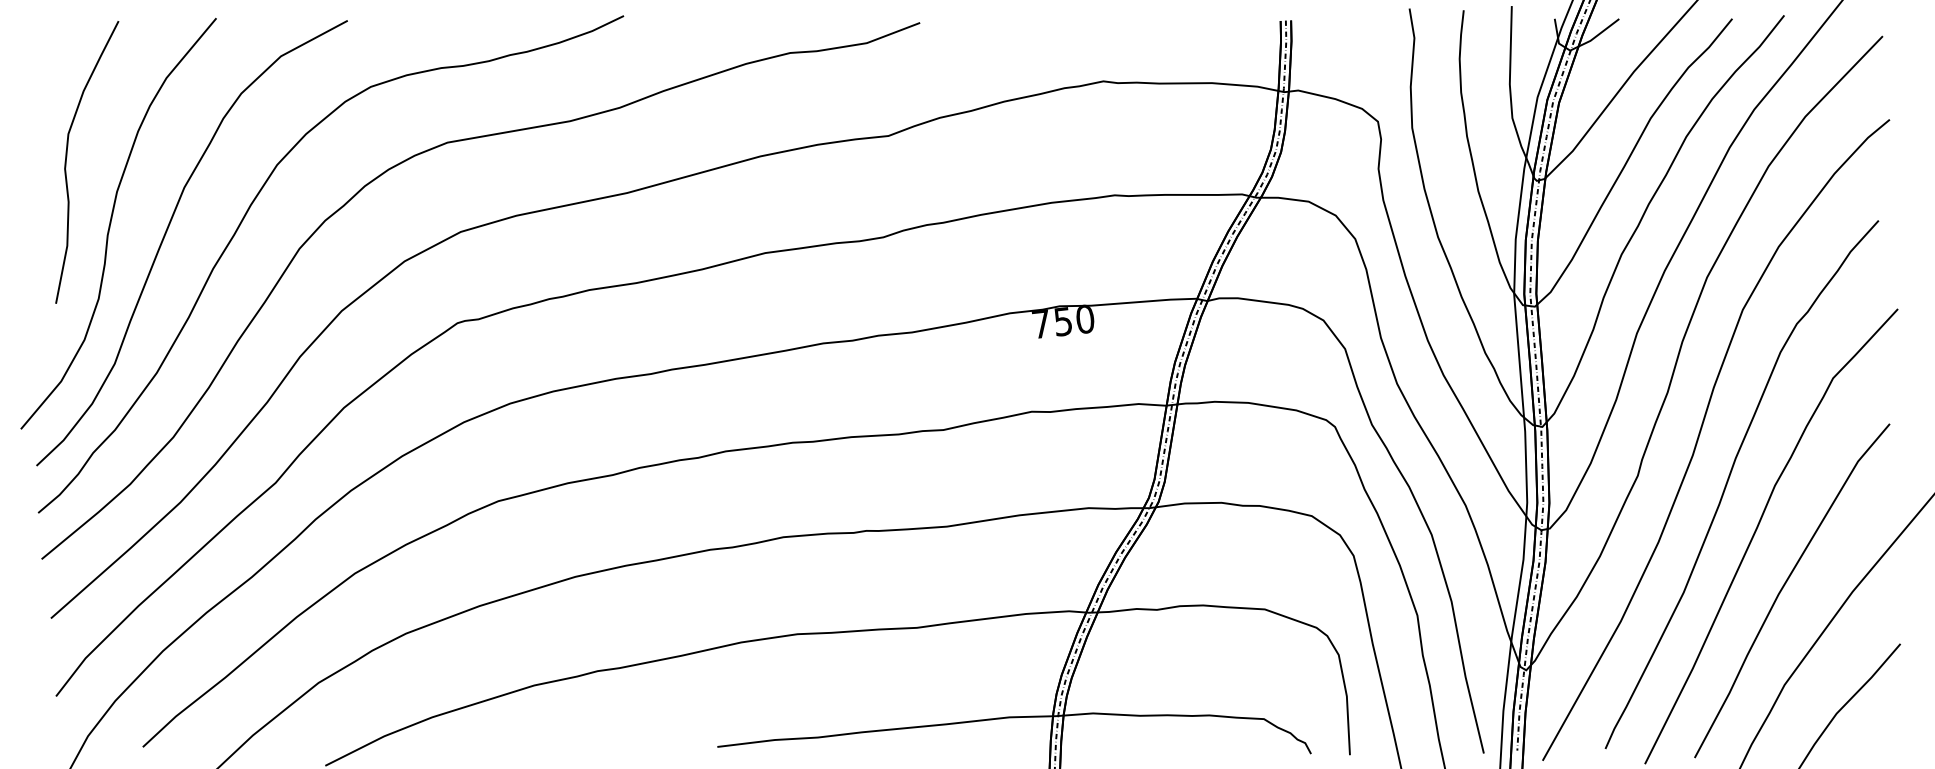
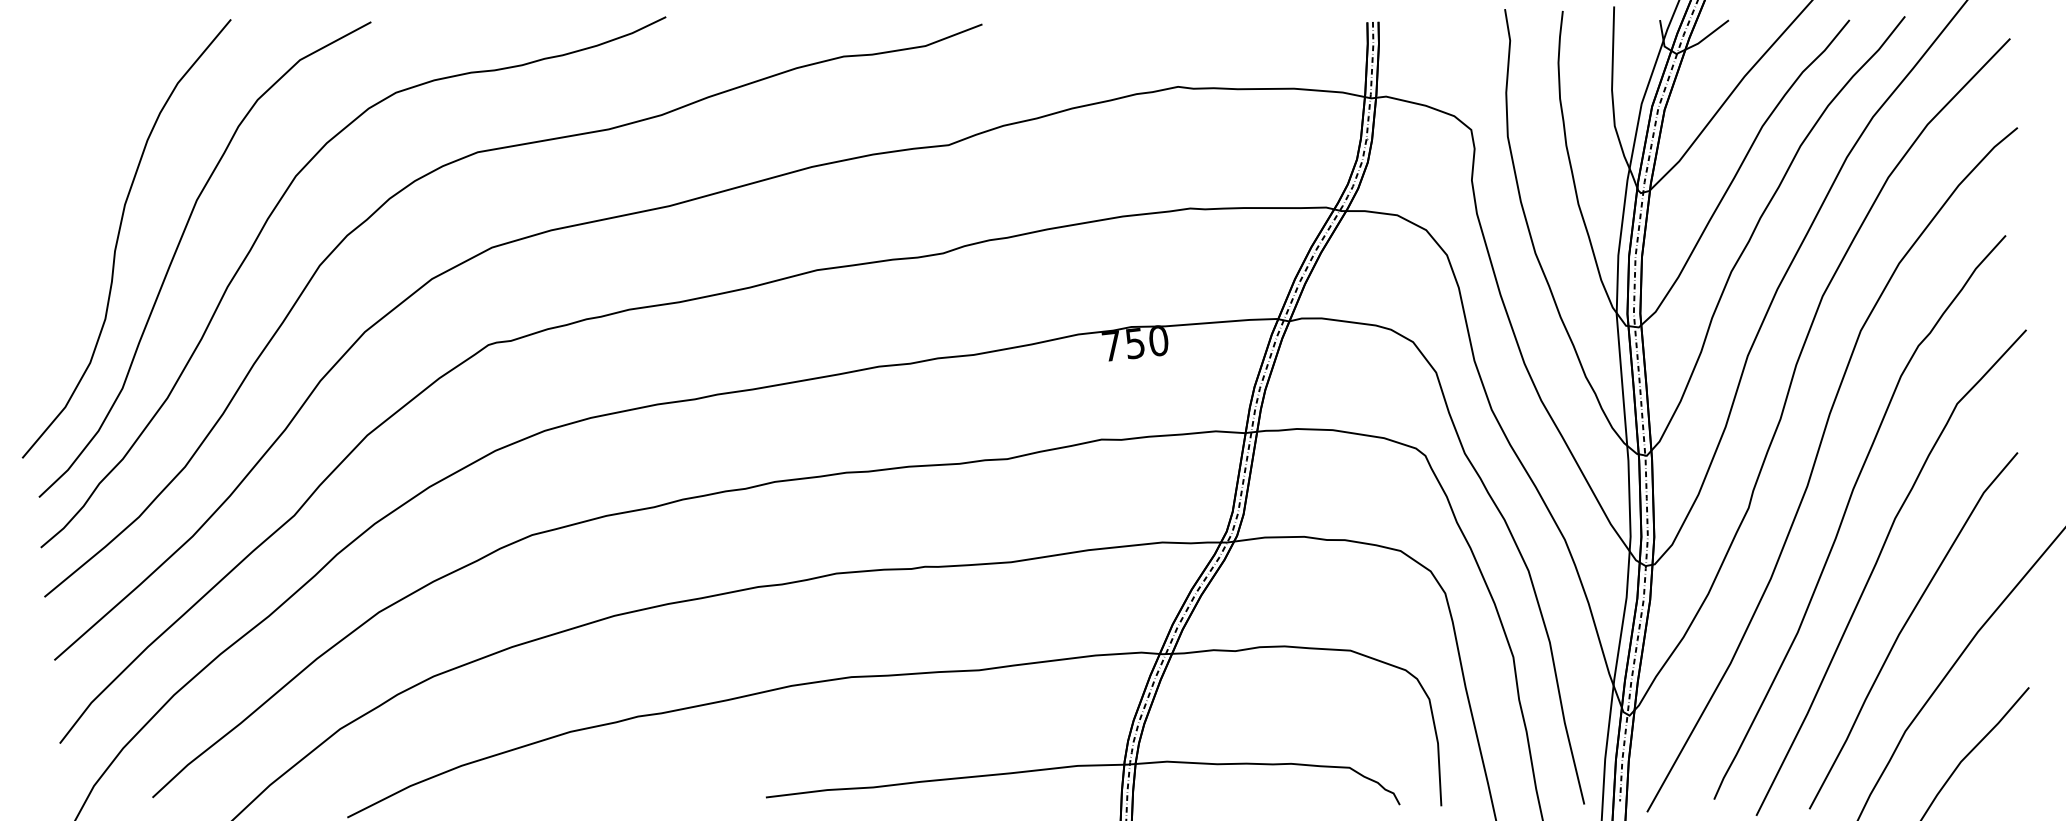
curve: (66, 161) -> (71, 172), removed

